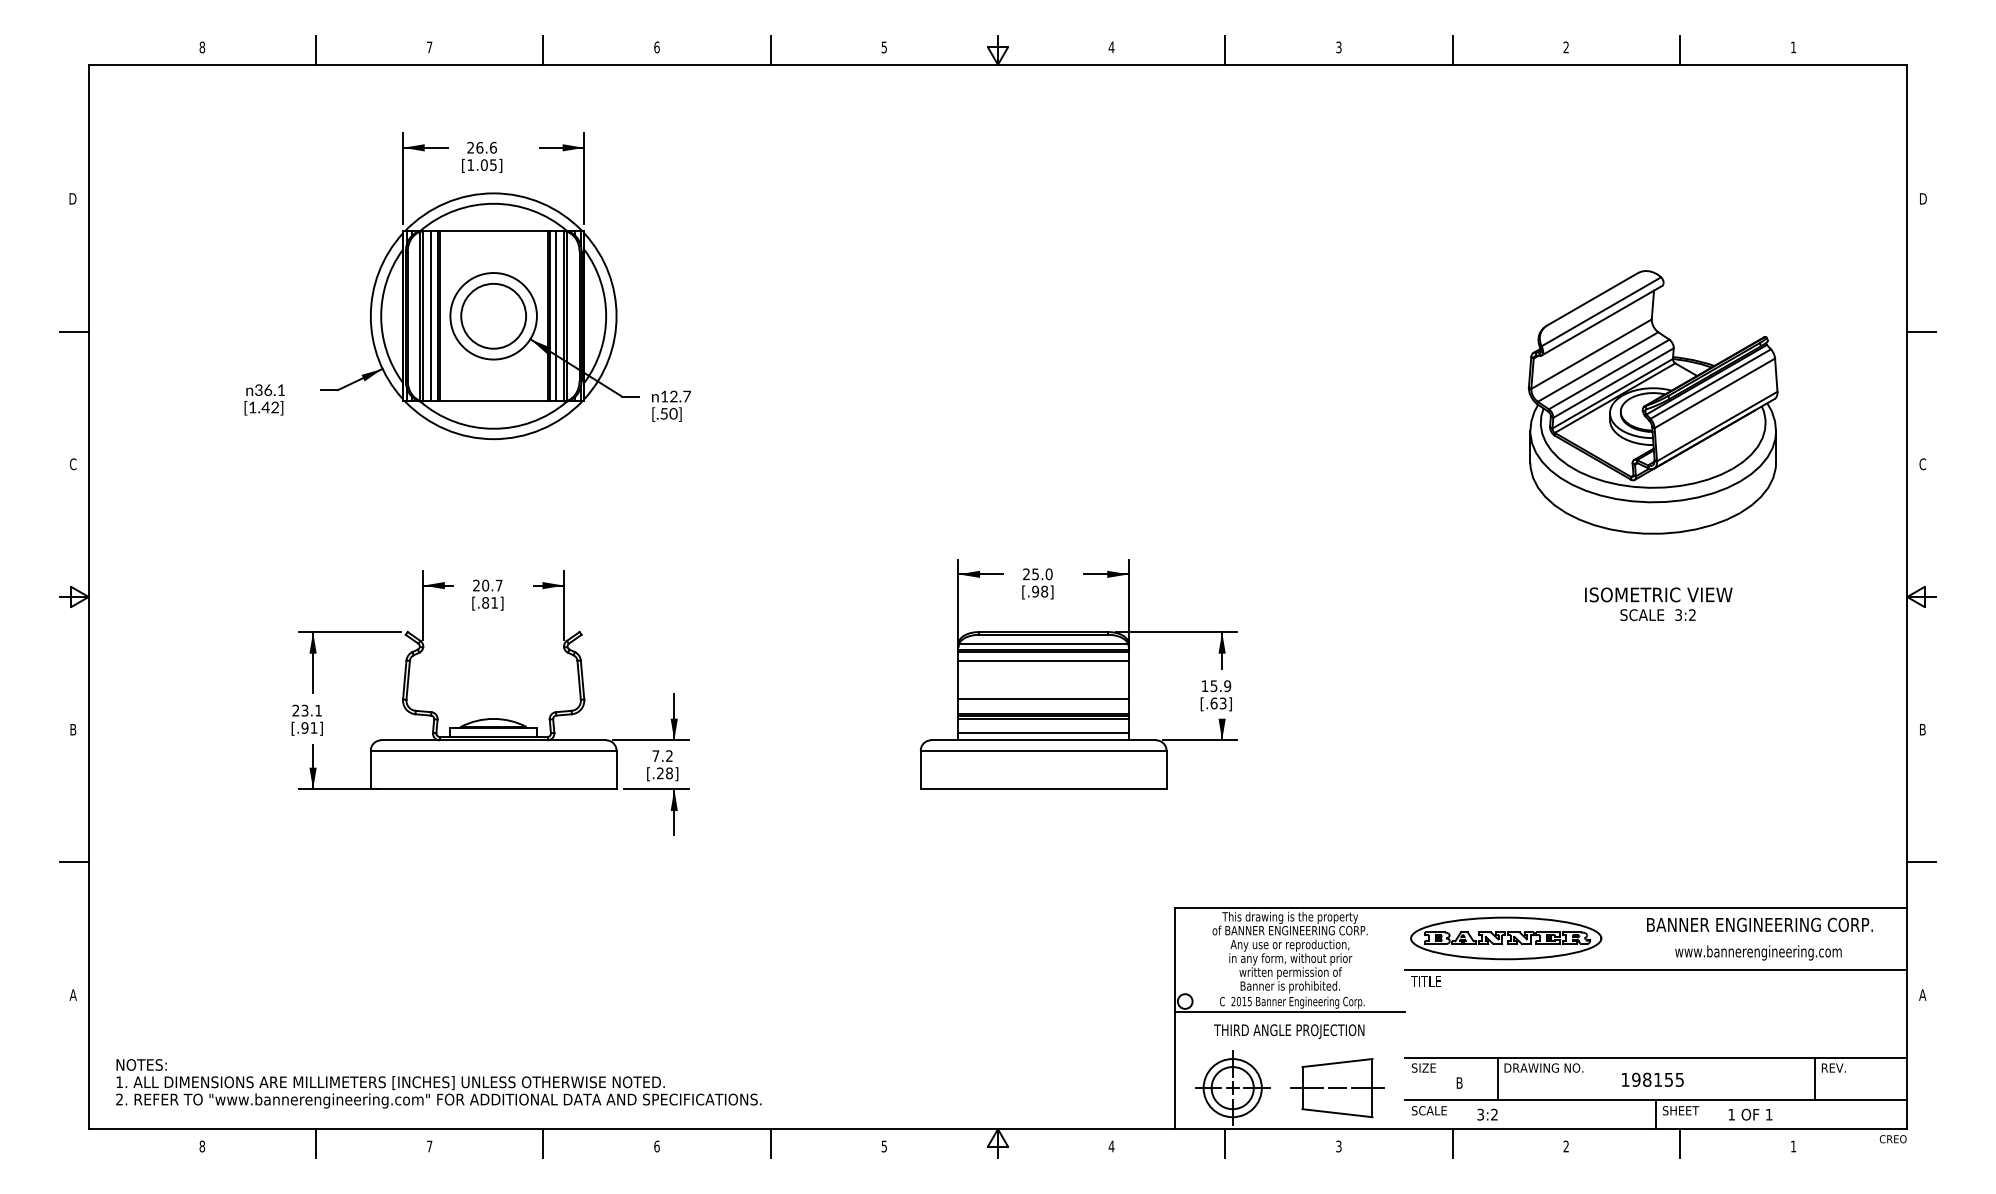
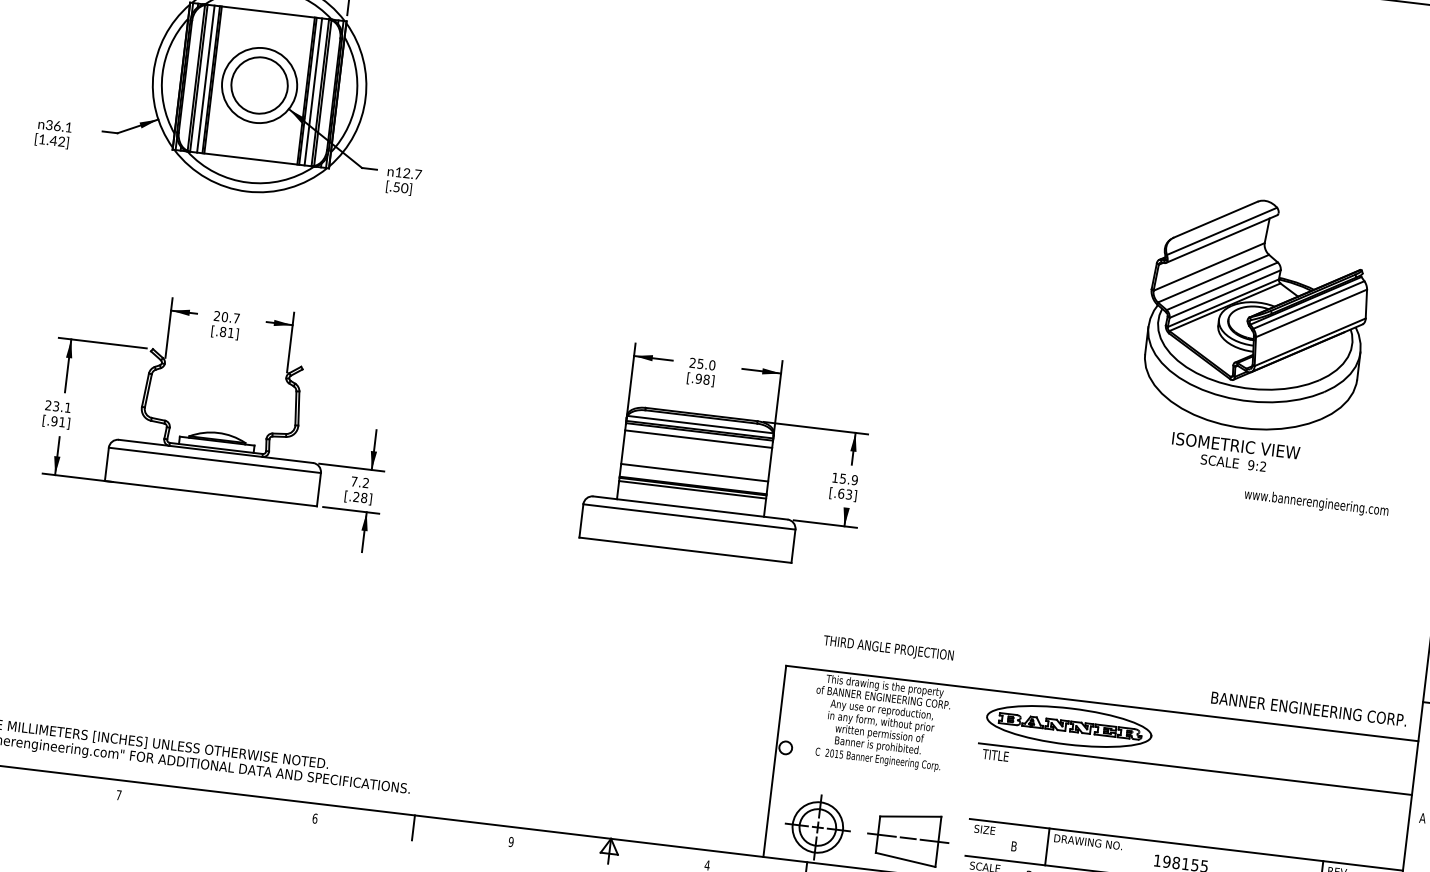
part: (1652, 402) -> (1256, 314), moved
text: (1678, 614) -> (1251, 464), 3:2 -> 9:2
line: (1043, 732) -> (691, 501), removed
text: (1759, 924) -> (1308, 708), moved
text: (1758, 952) -> (1316, 503), moved
line: (1289, 1011) -> (874, 767), removed
text: (1289, 1031) -> (888, 649), moved
line: (316, 1143) -> (21, 781), removed
line: (543, 1143) -> (217, 804), removed
text: (884, 1145) -> (511, 841), 5 -> 9

